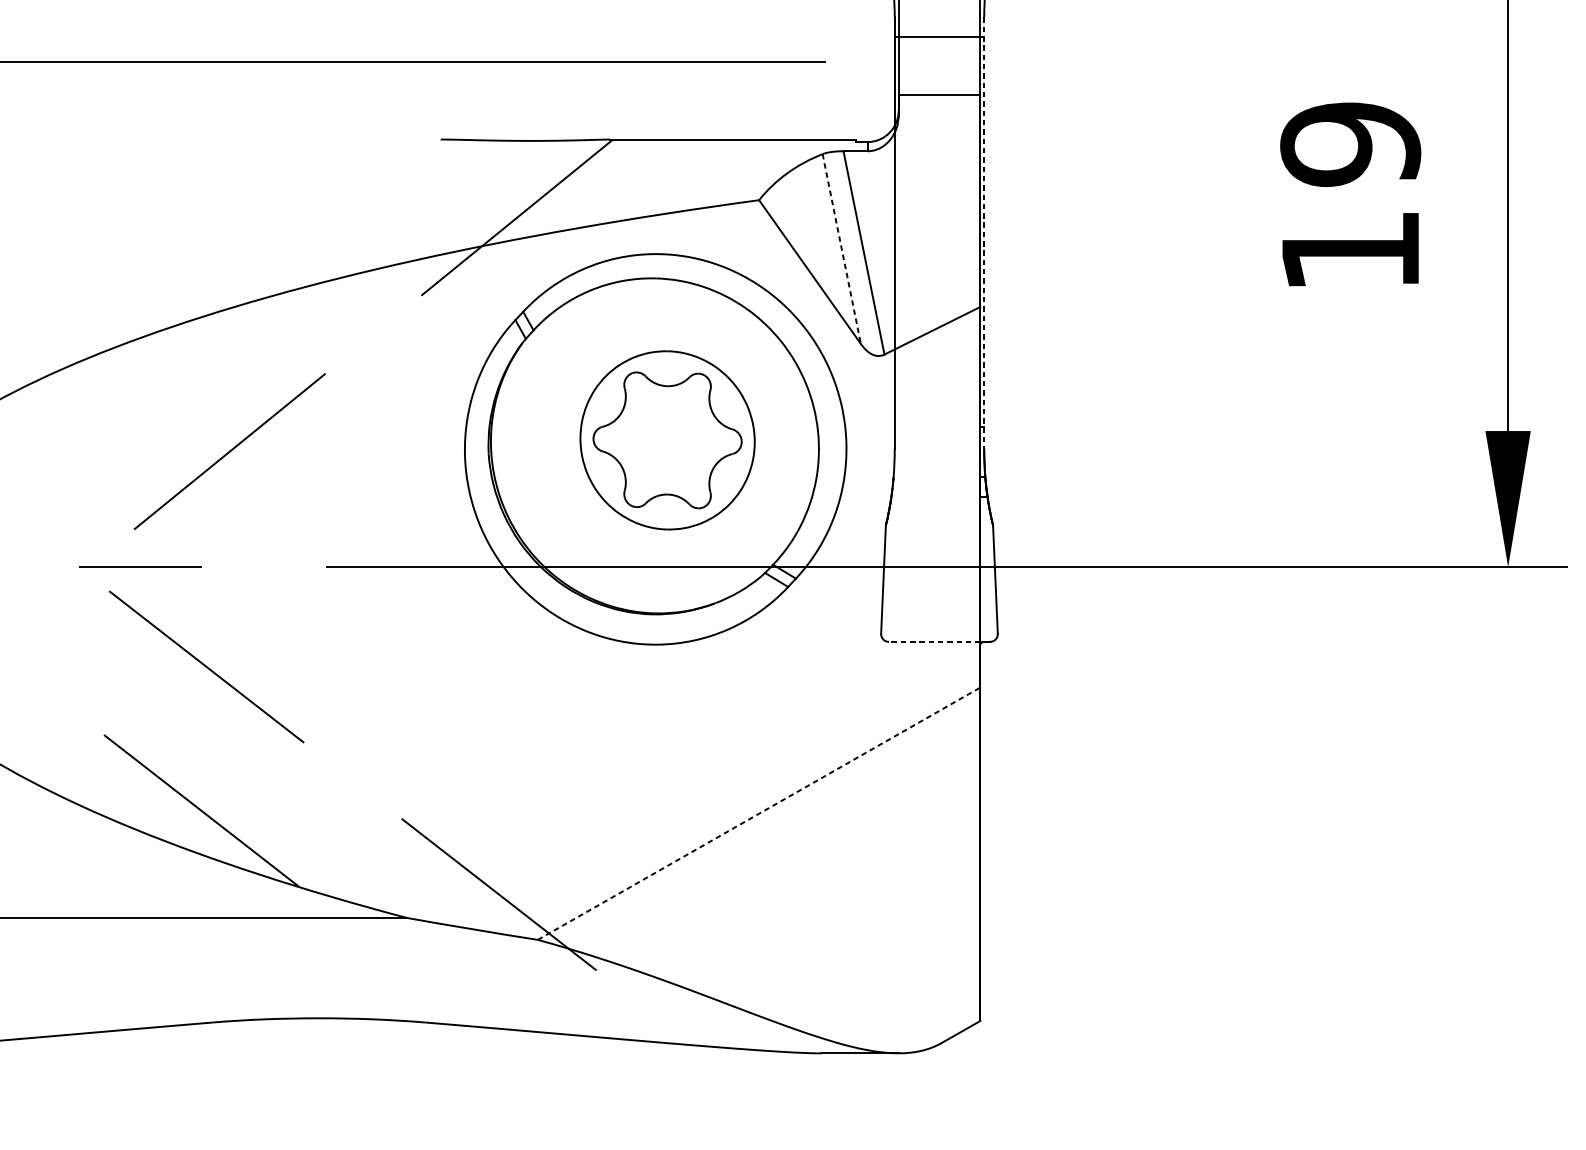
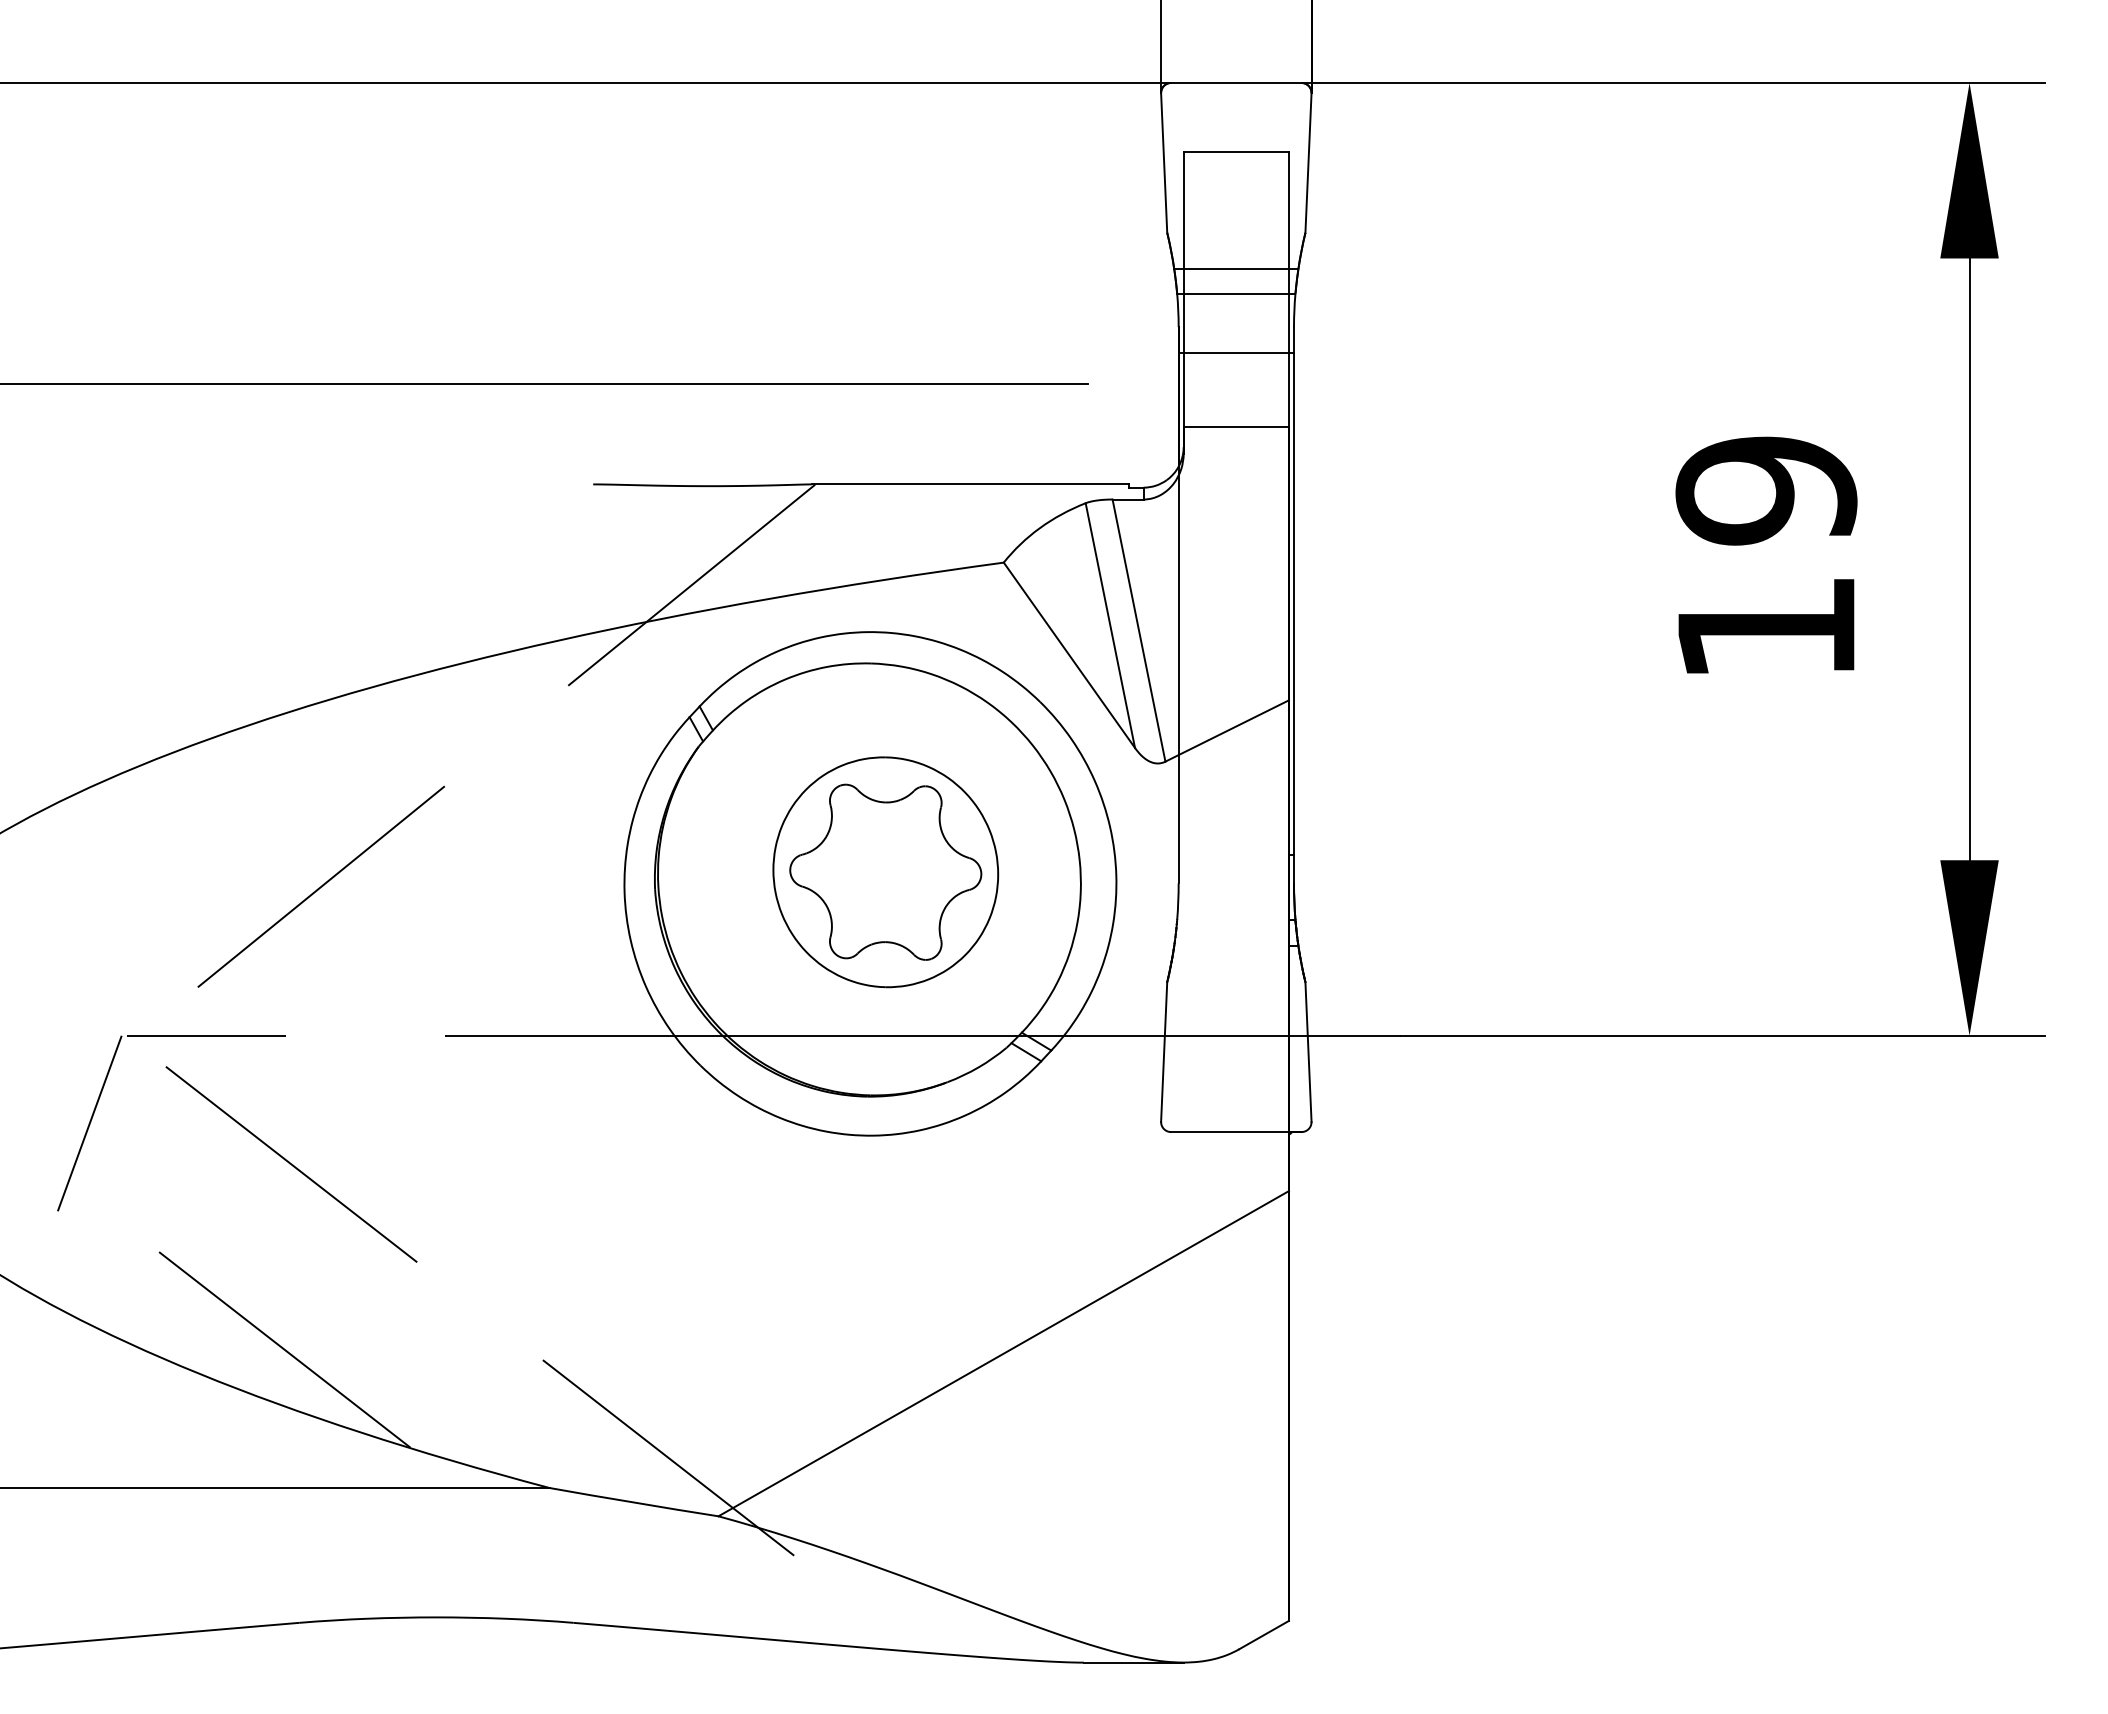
line: (984, 233) -> (1294, 605), dashed -> solid
line: (841, 248) -> (1110, 625), dashed -> solid
line: (49, 635) -> (89, 1123), added
line: (938, 642) -> (1235, 1132), dashed -> solid
line: (759, 813) -> (1004, 1353), dashed -> solid

